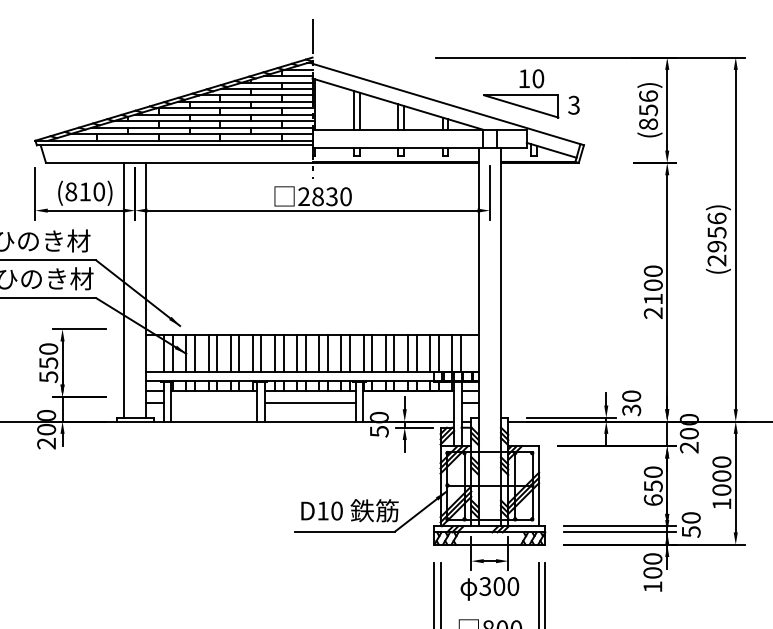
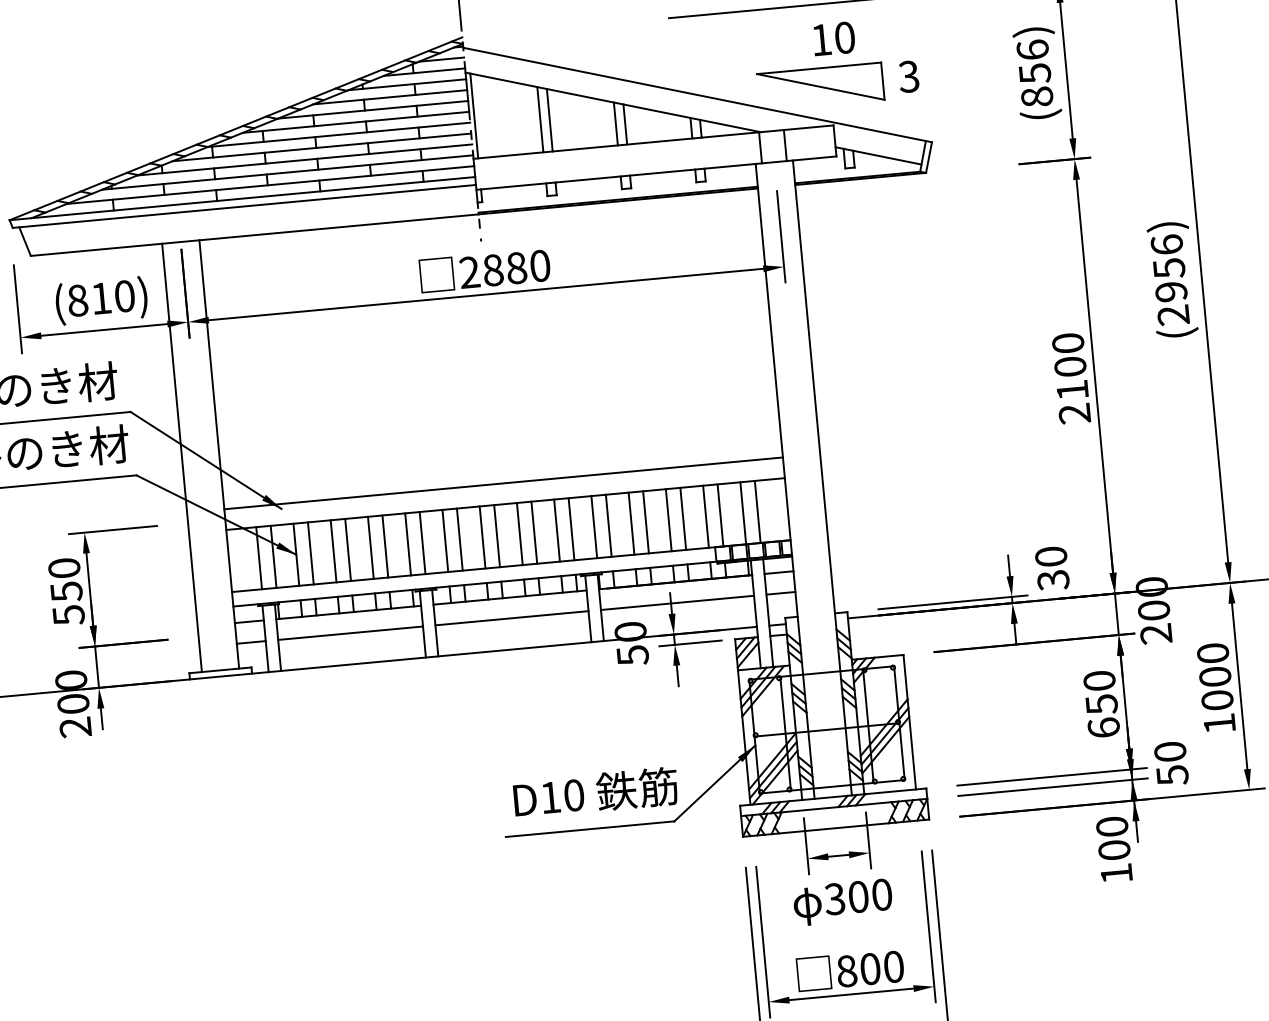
text: (331, 196) -> (515, 267), 2830 -> 2880
line: (312, 323) -> (503, 484), added
line: (213, 403) -> (349, 634), added
line: (408, 403) -> (677, 603), added

